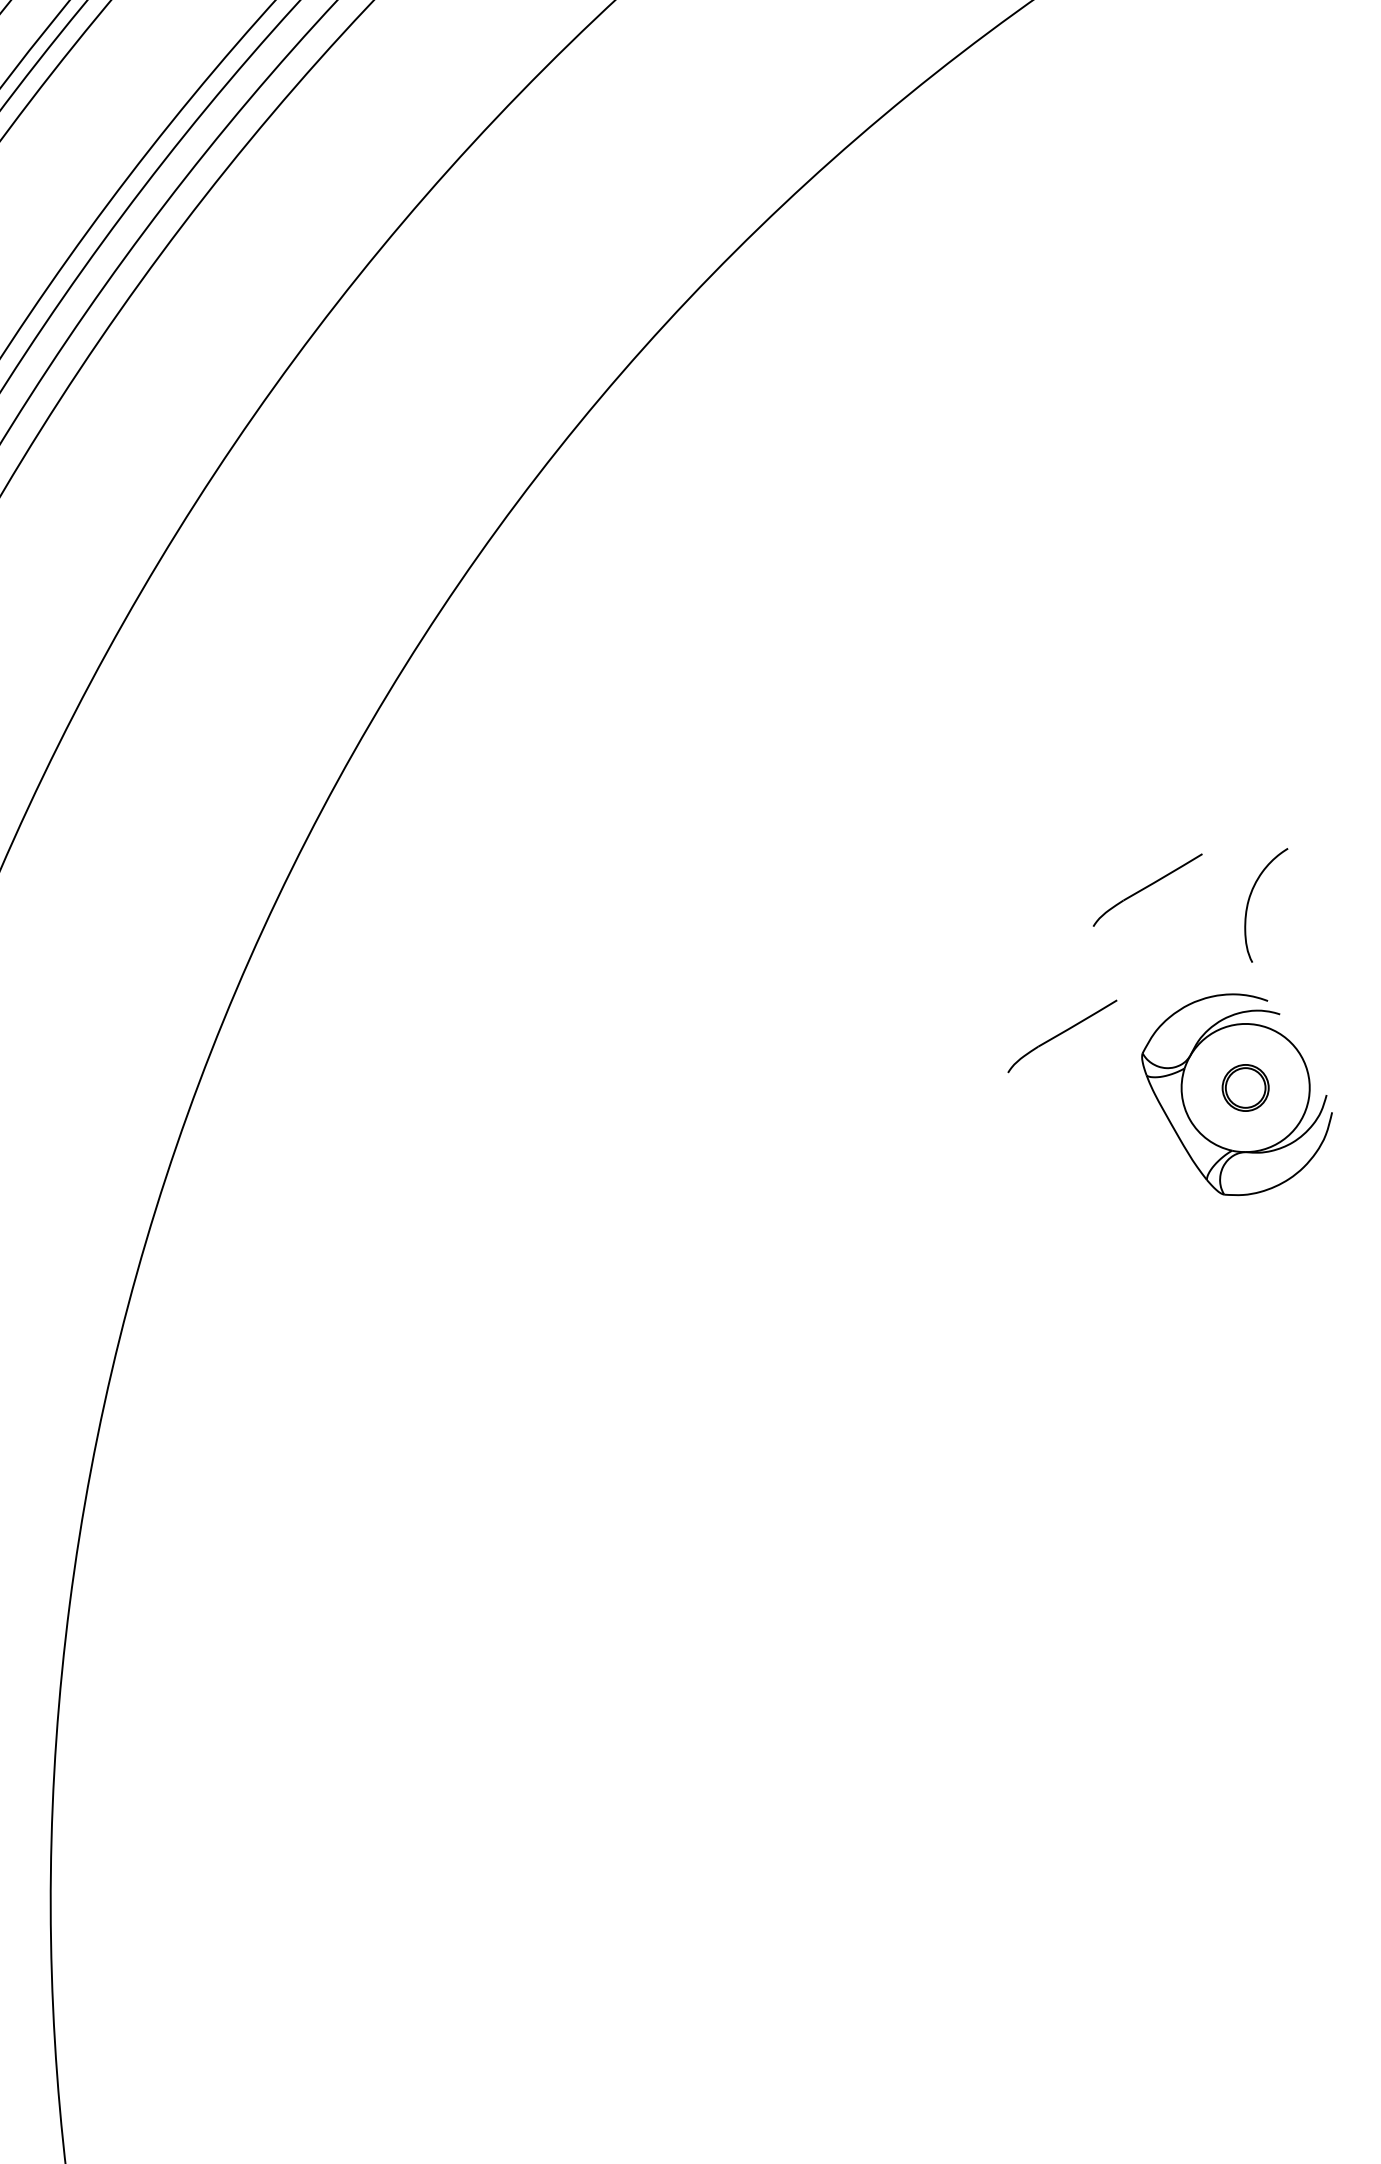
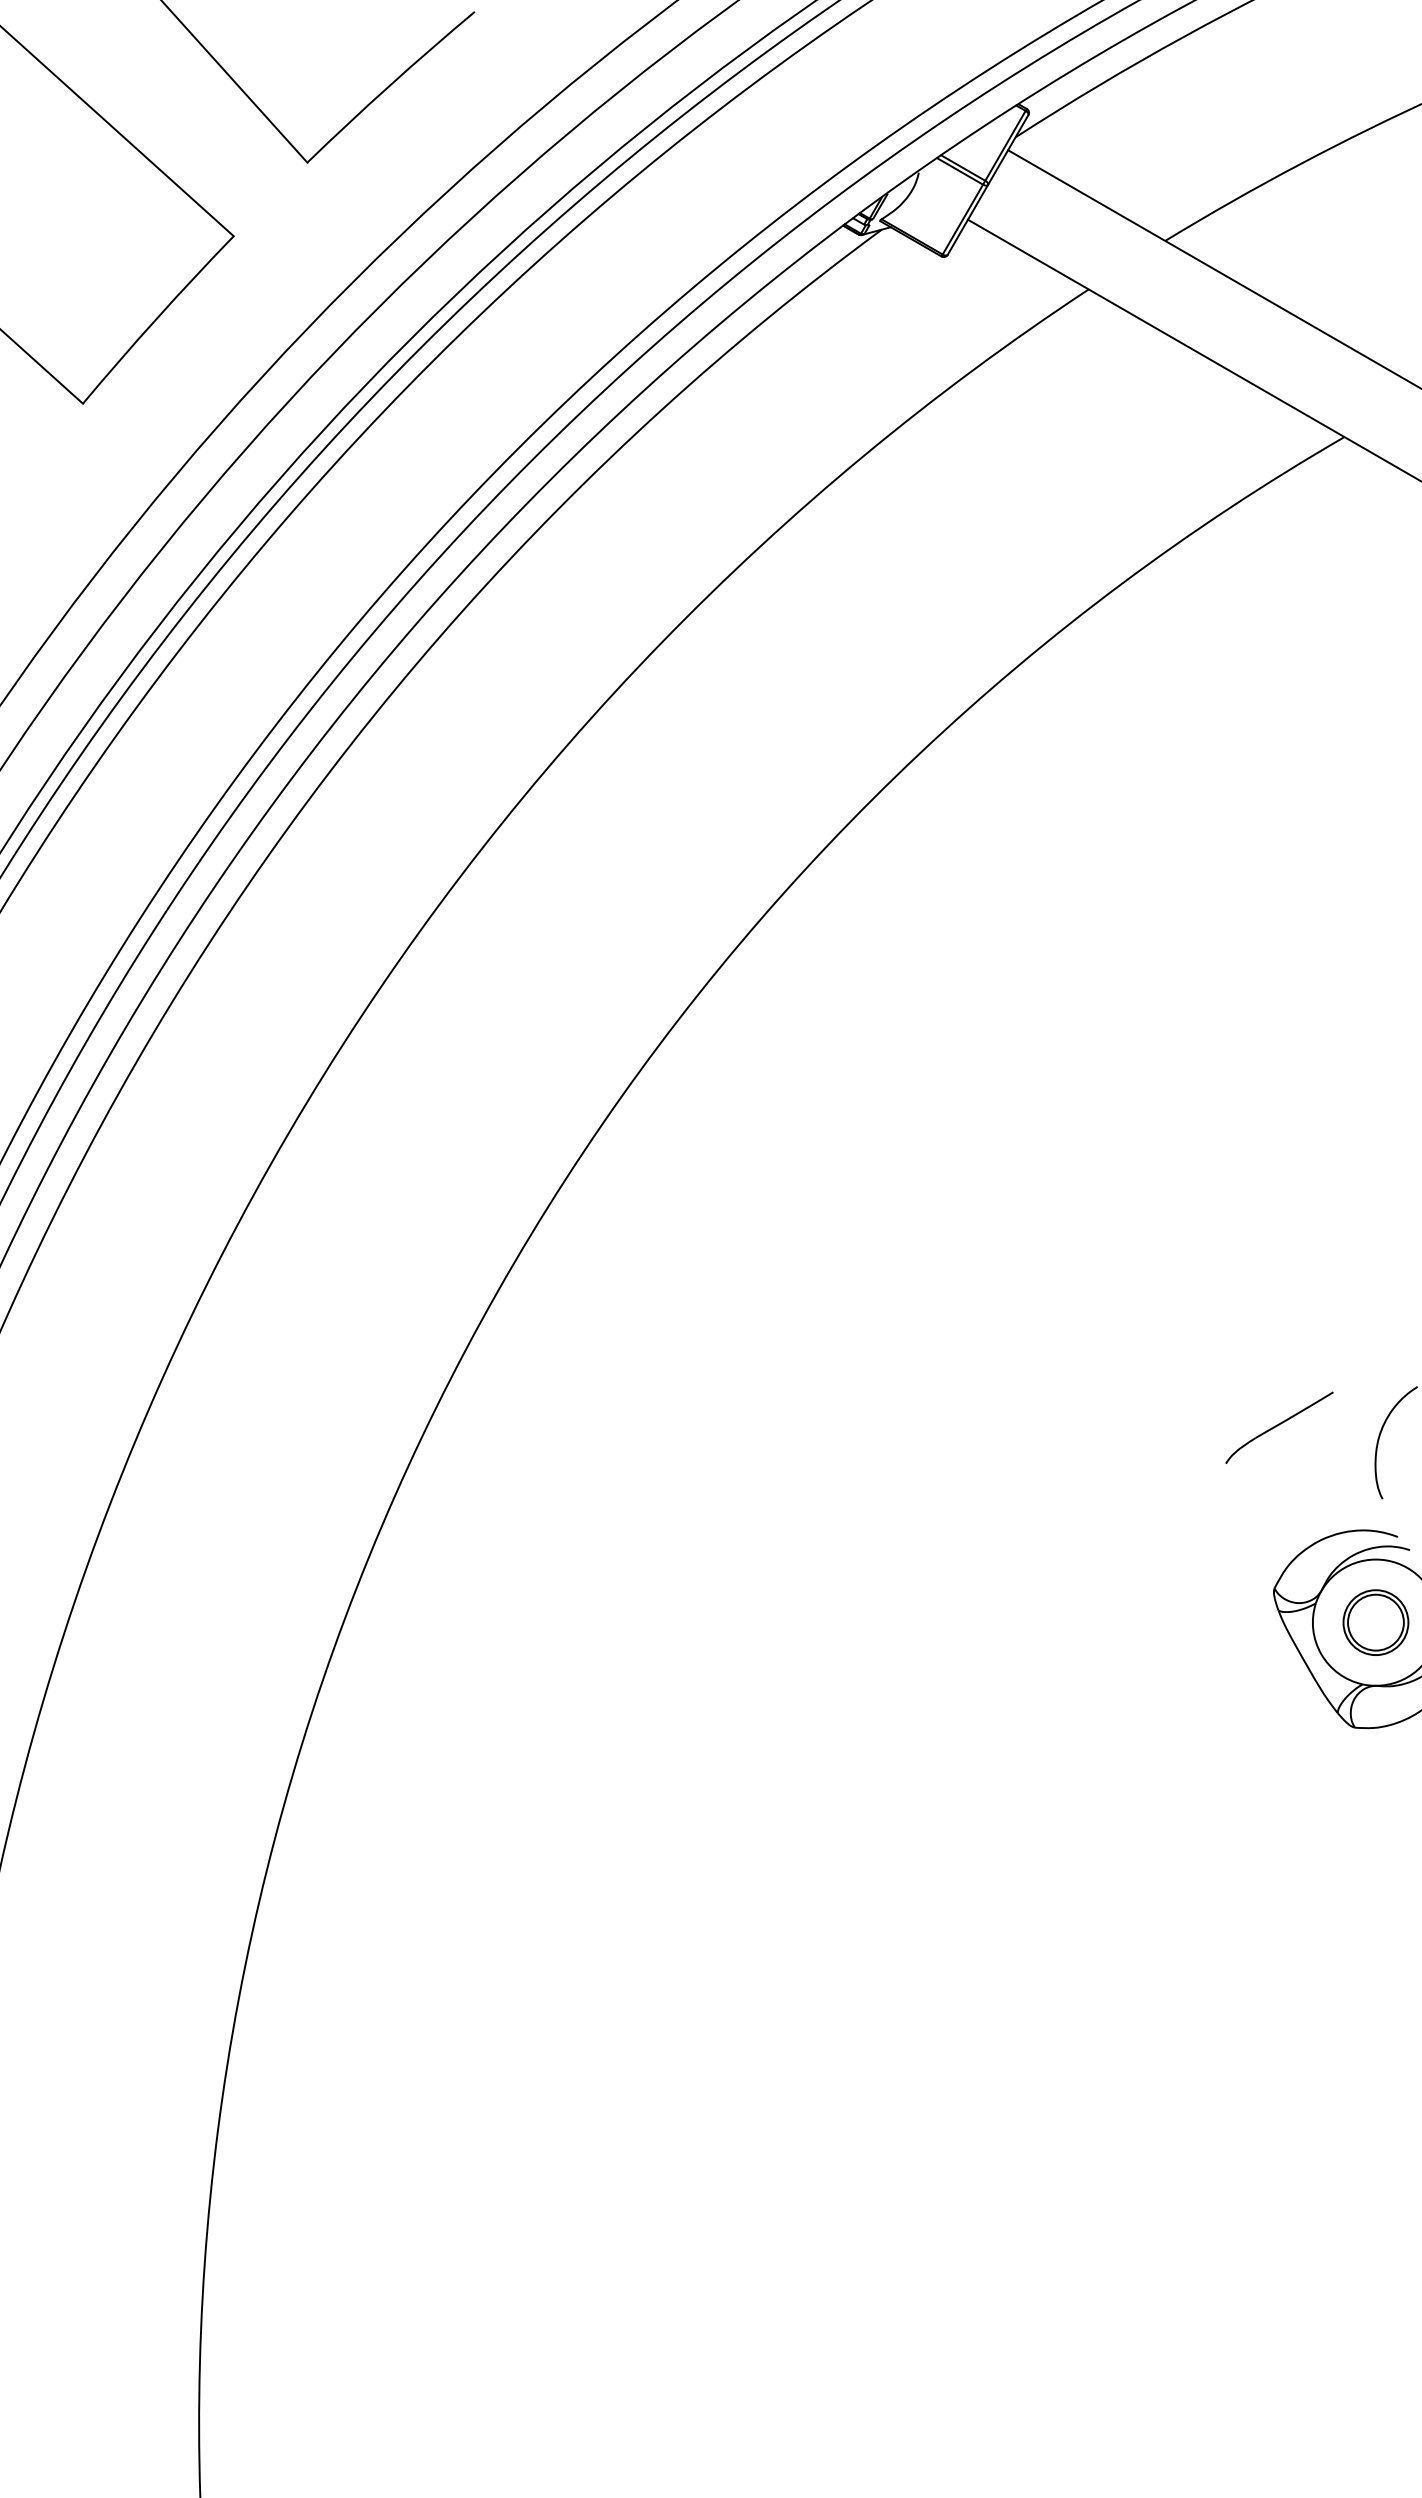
part: (1062, 1036) -> (1195, 1571), removed
part: (1245, 1087) -> (1375, 1622), size x1.43

